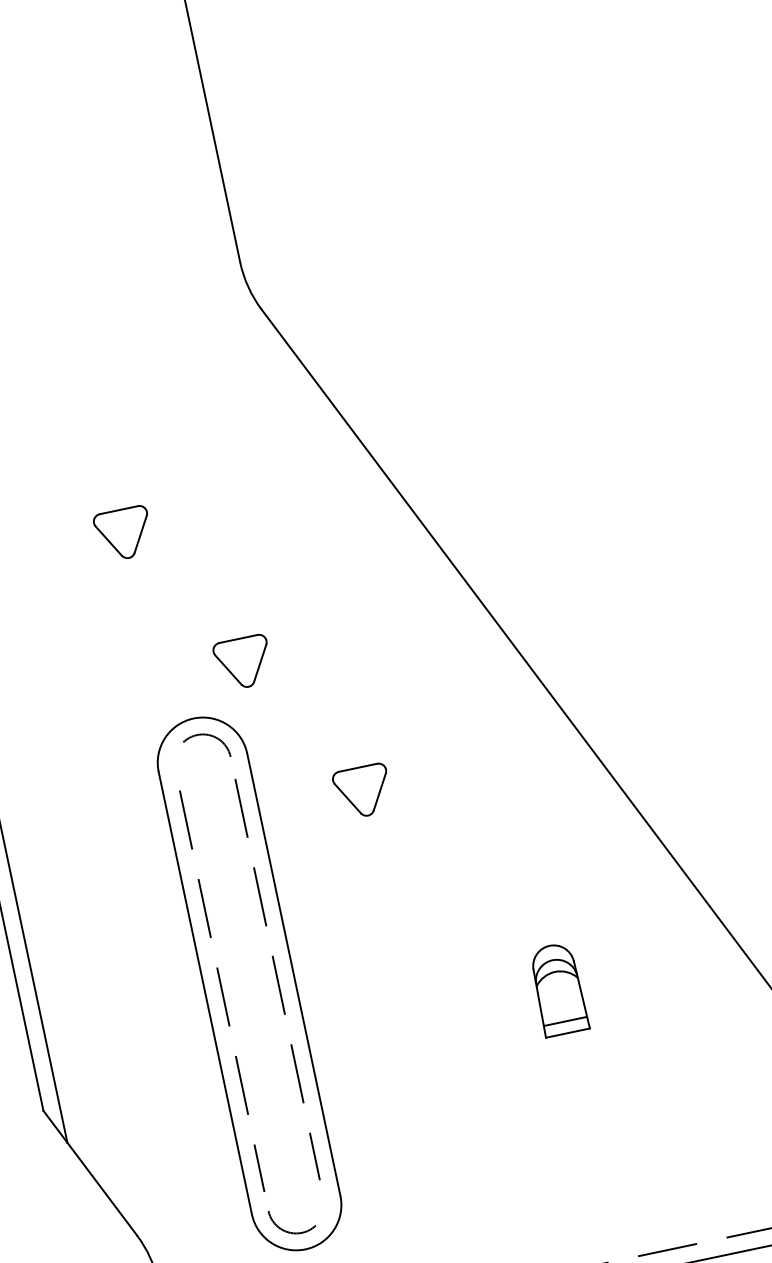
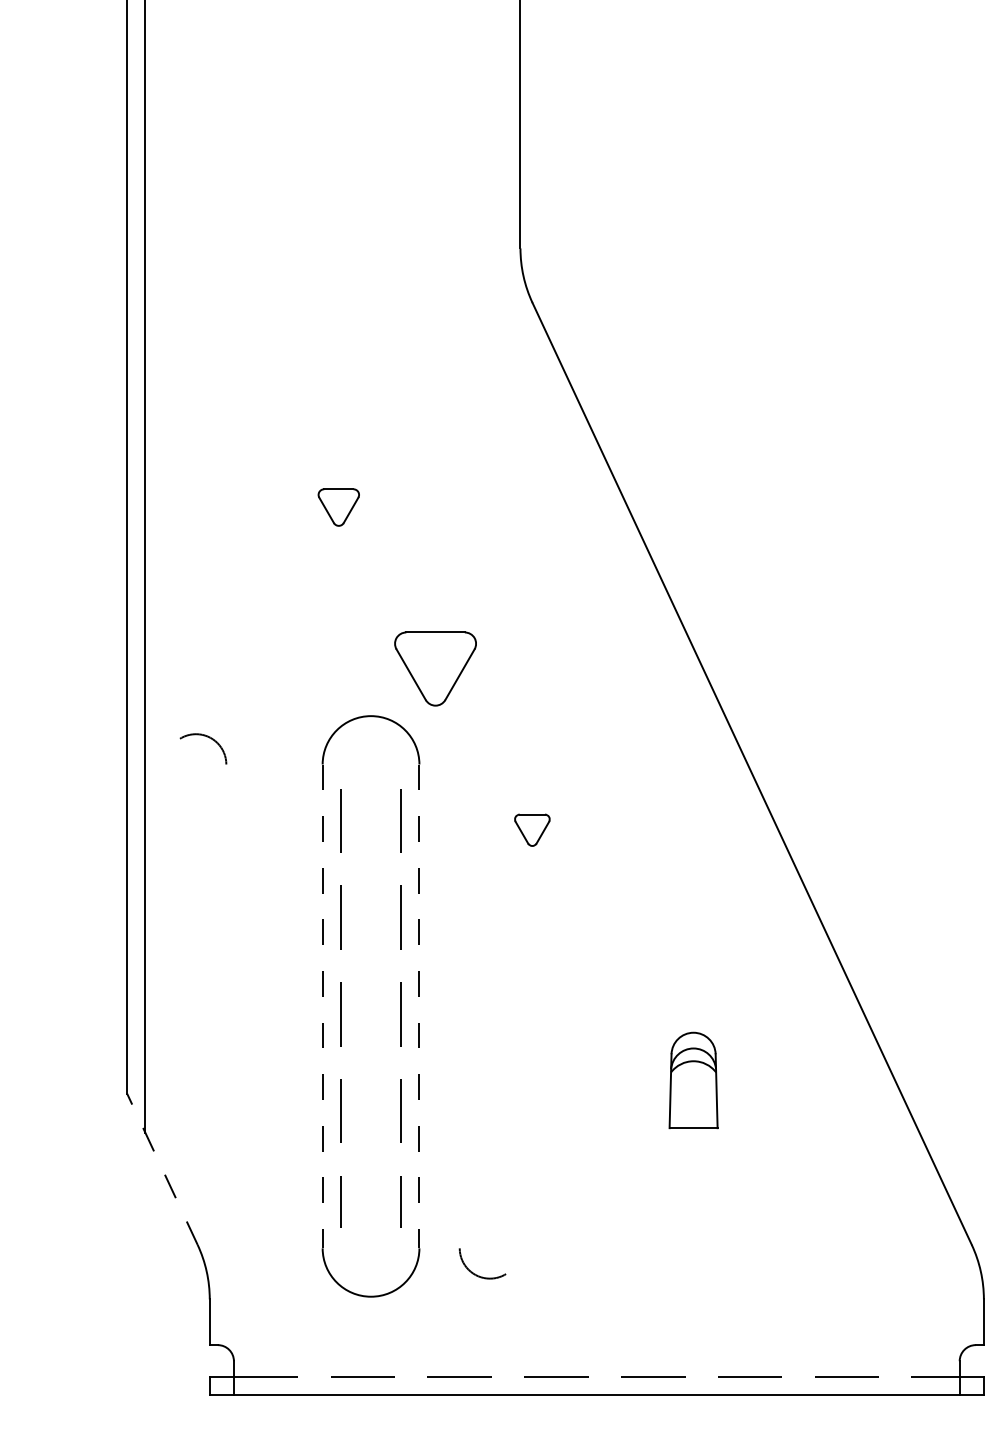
part: (123, 534) -> (338, 507), size x0.7
part: (243, 662) -> (435, 668), size x1.4
arc: (210, 736) -> (209, 738), moved
part: (363, 791) -> (532, 830), size x0.6
line: (293, 974) -> (419, 1006), solid -> dashed
line: (205, 993) -> (322, 1006), solid -> dashed
line: (565, 1021) -> (693, 1115), removed
line: (90, 1172) -> (162, 1168), solid -> dashed
arc: (289, 1231) -> (477, 1274), moved

